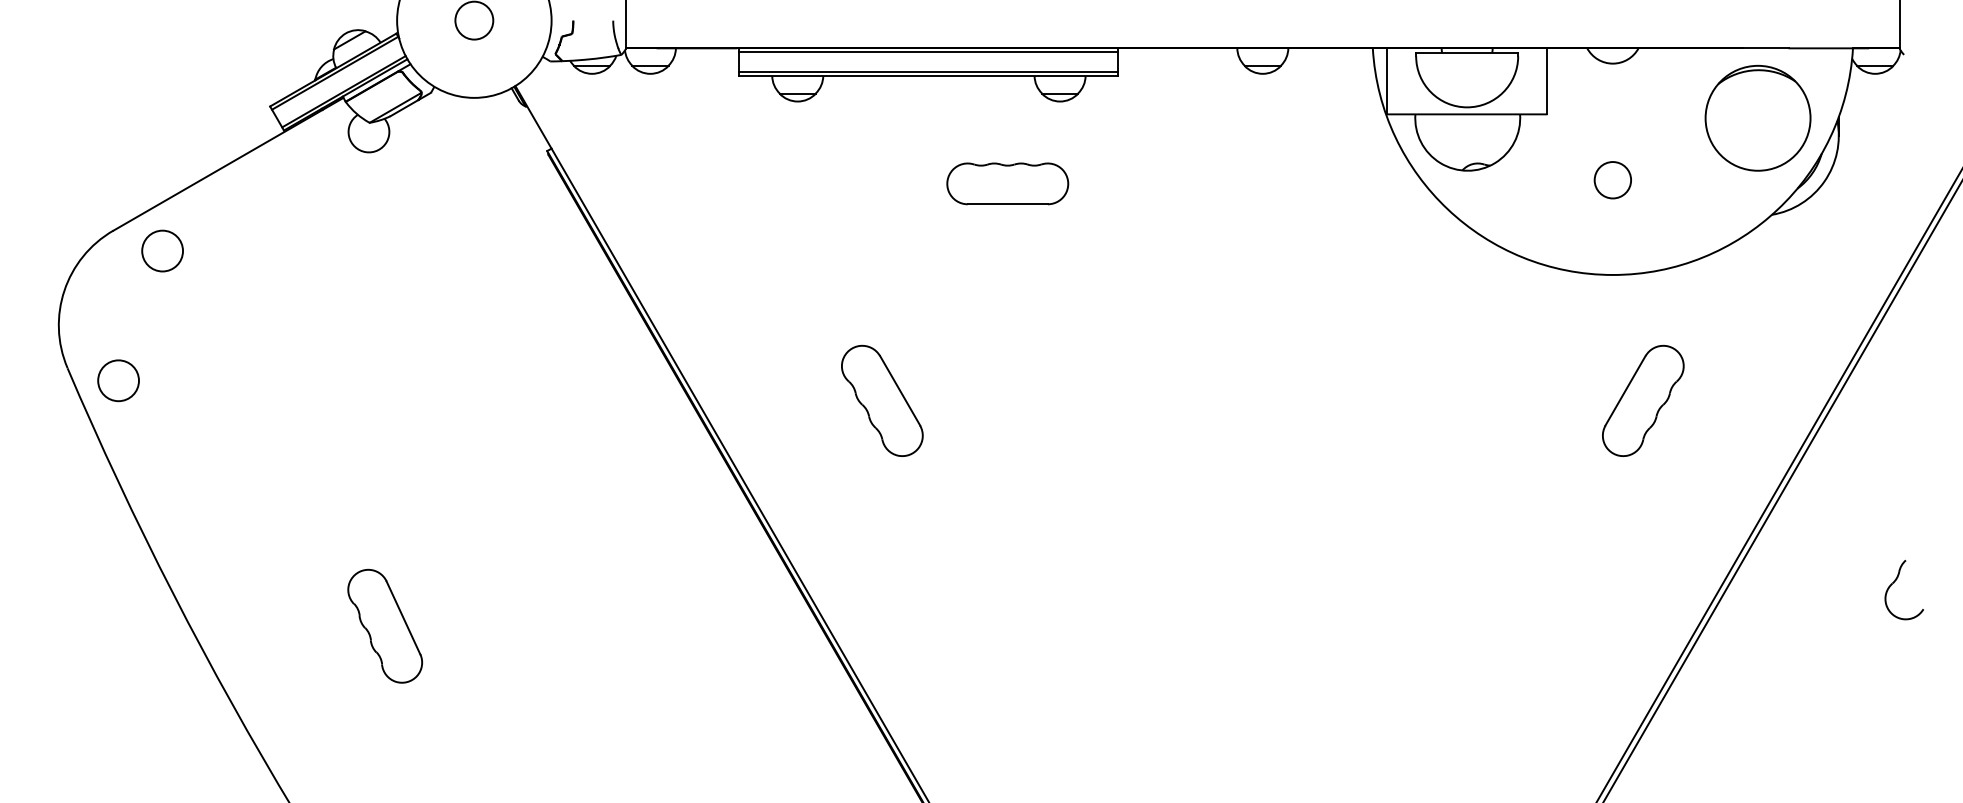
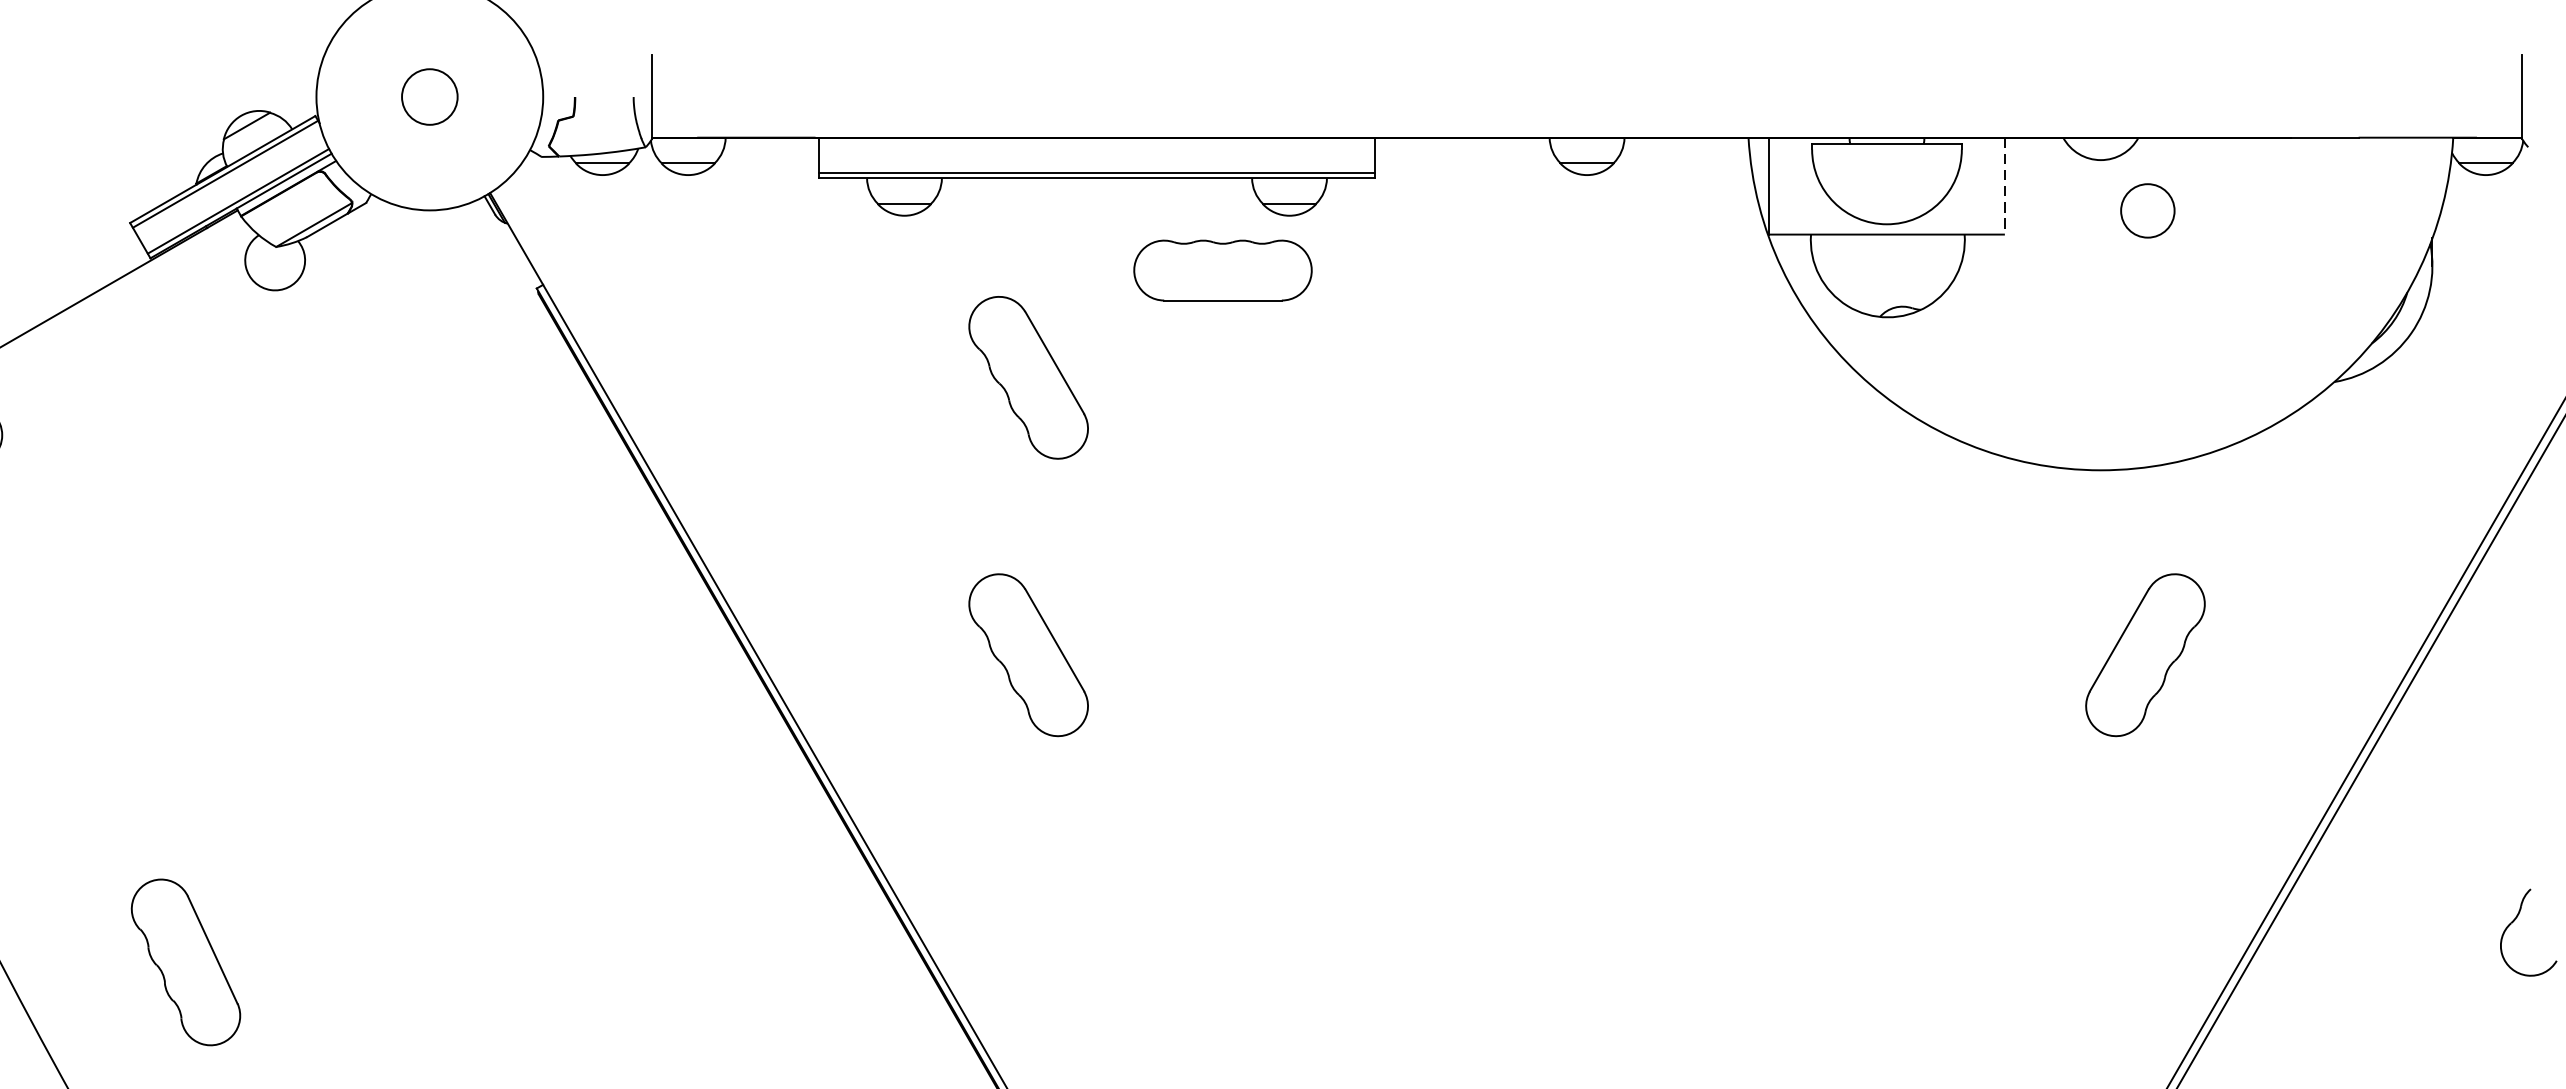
line: (928, 51) -> (1096, 142), removed
line: (1547, 81) -> (2004, 186), solid -> dashed
part: (1757, 117) -> (2313, 239), removed
circle: (1612, 180) -> (2147, 211), moved
part: (1007, 183) -> (1222, 269), moved
part: (882, 211) -> (1028, 377), added
part: (384, 625) -> (184, 961), moved

